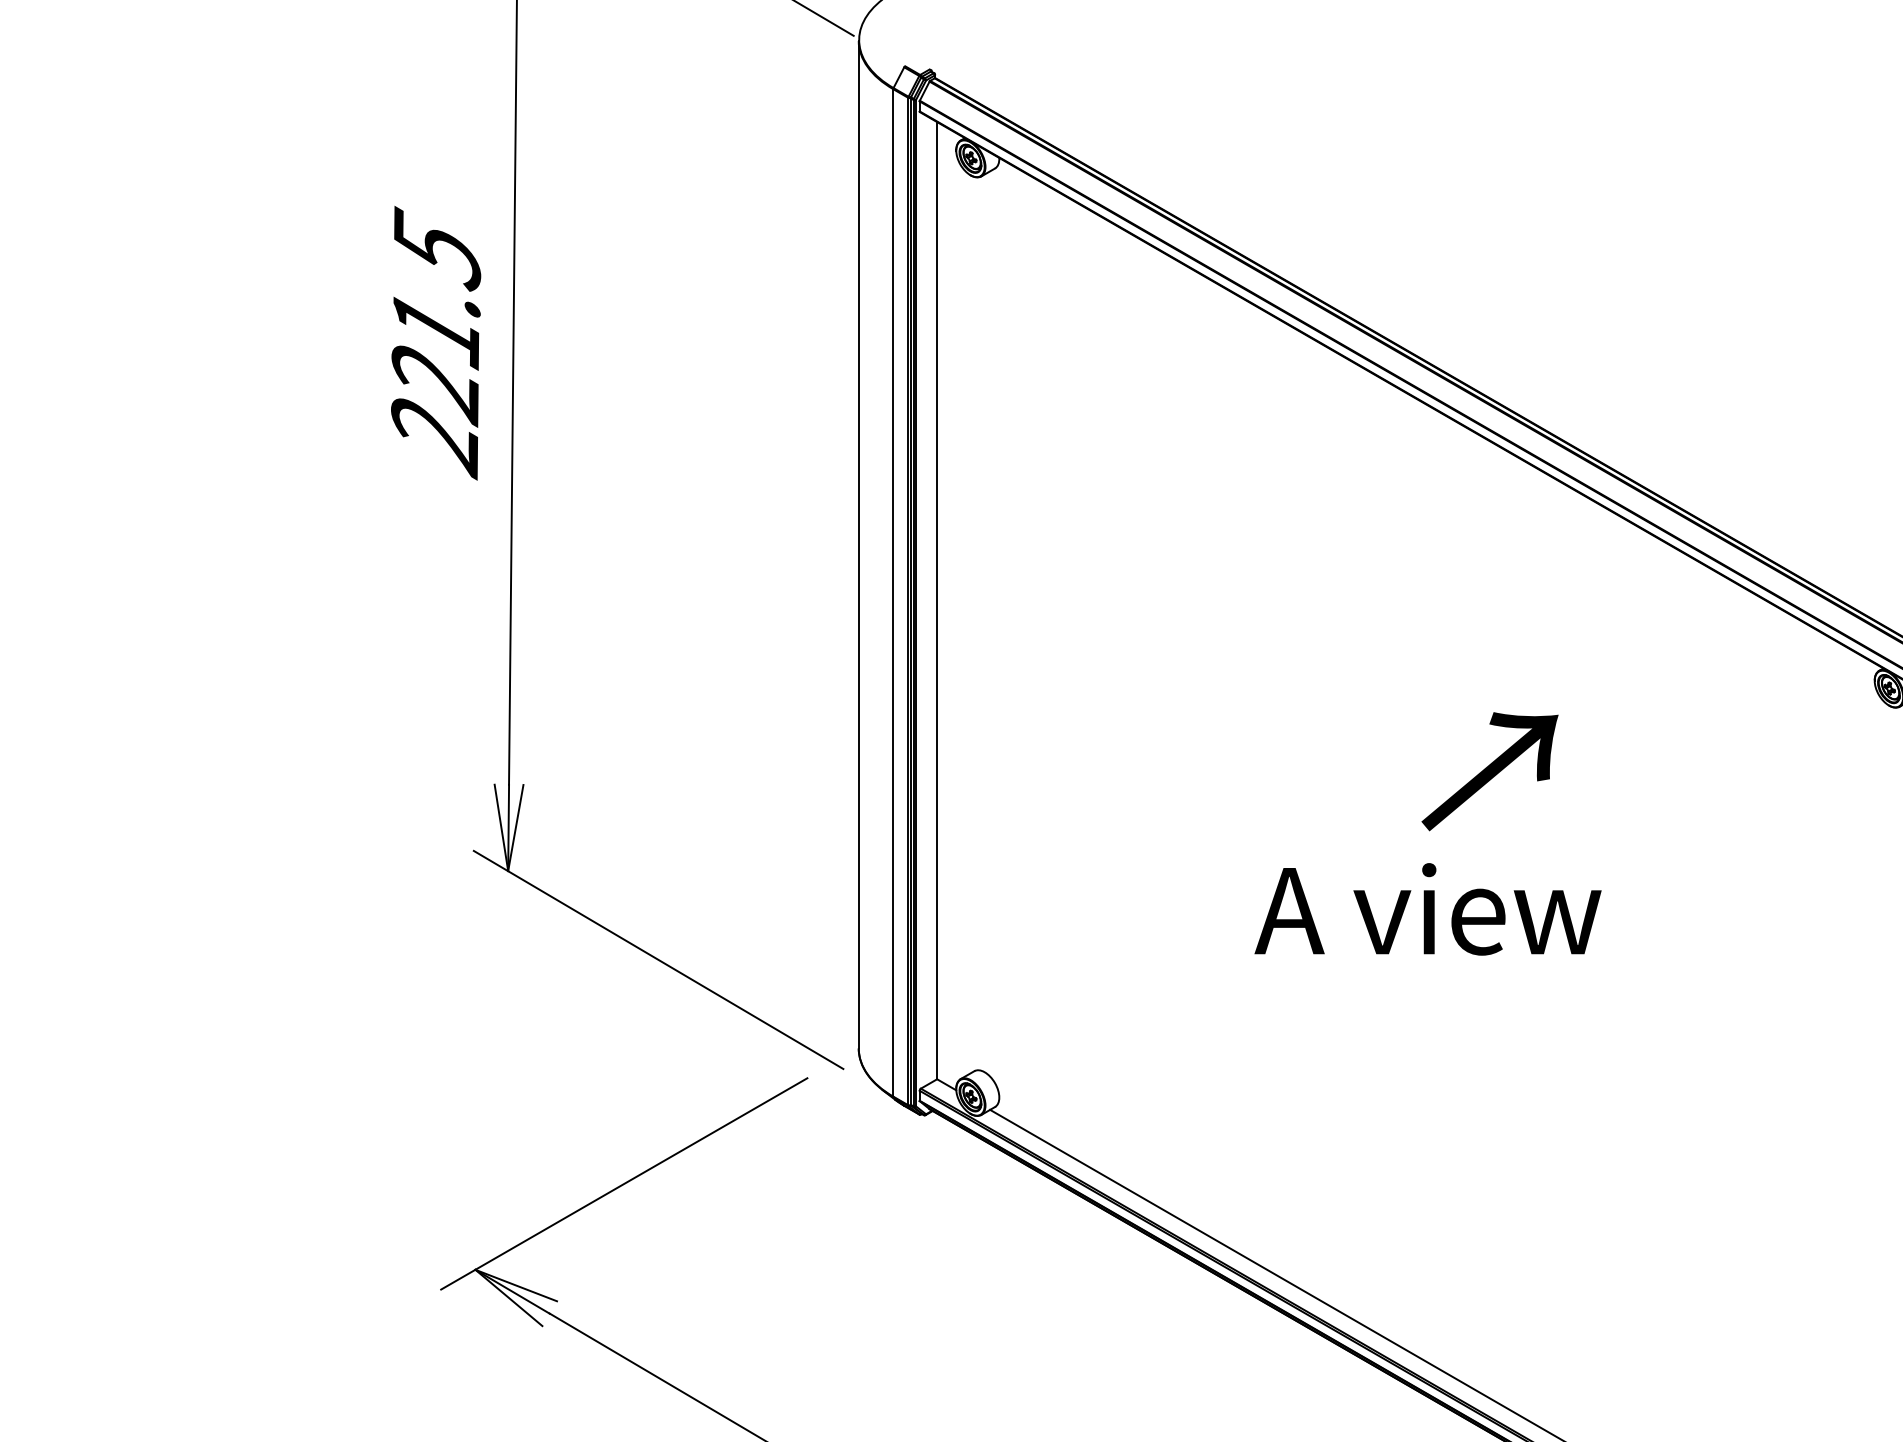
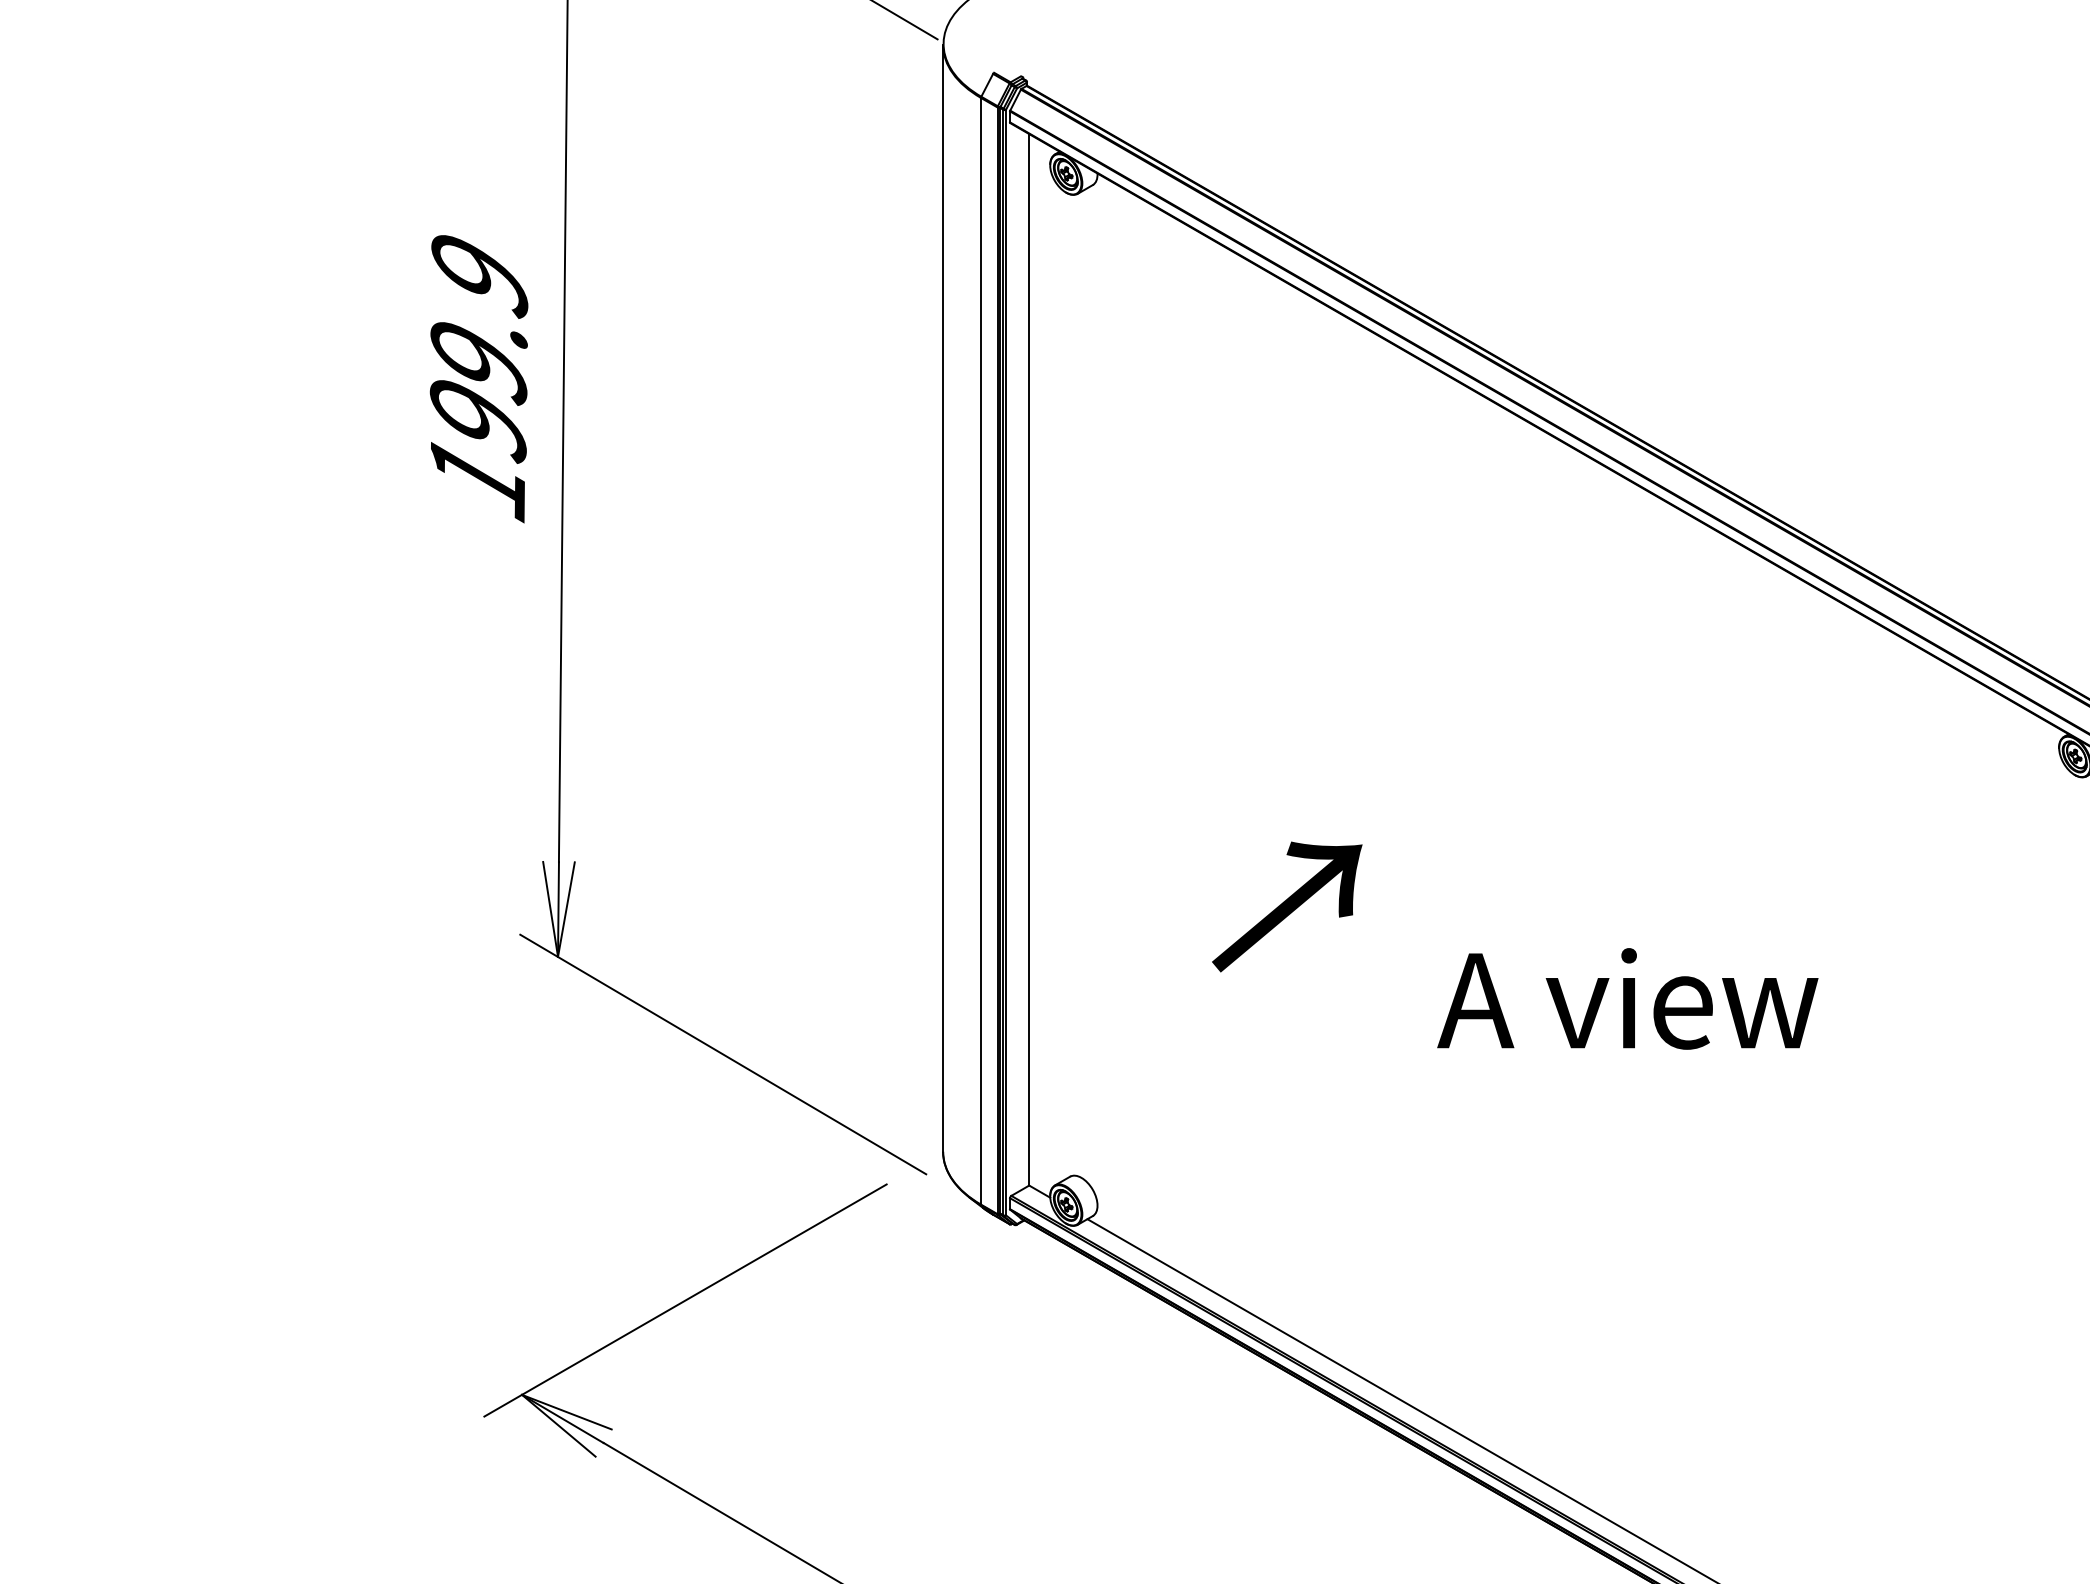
text: (436, 342) -> (479, 376), 221.5 -> 199.9
text: (1489, 771) -> (1286, 906), moved
text: (1427, 909) -> (1627, 999), moved

